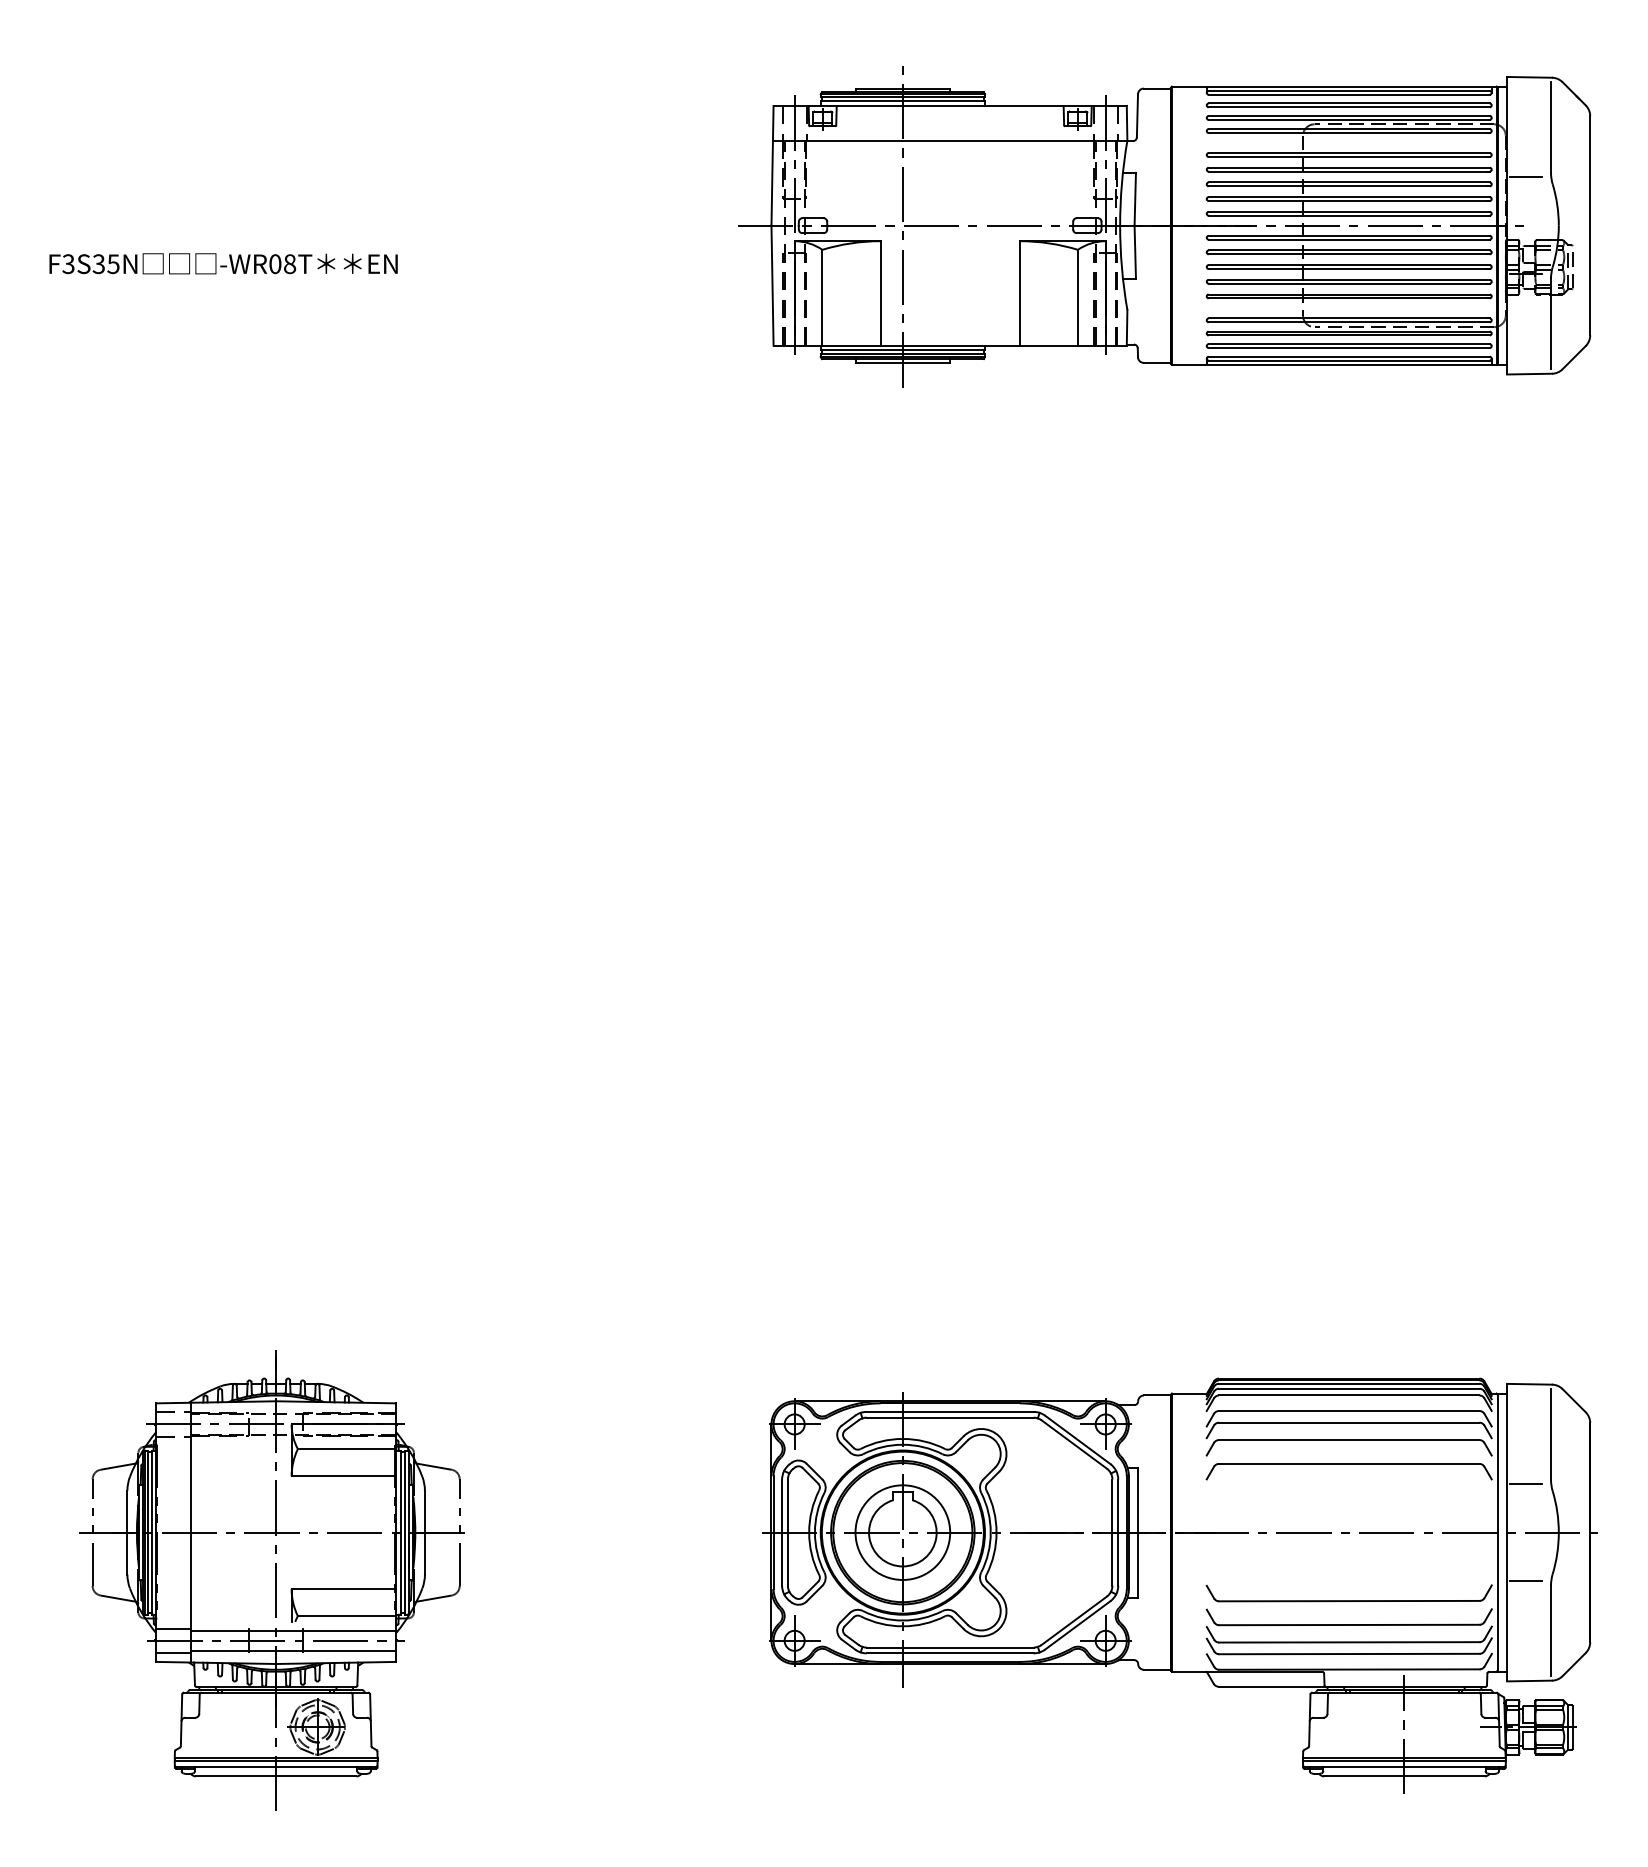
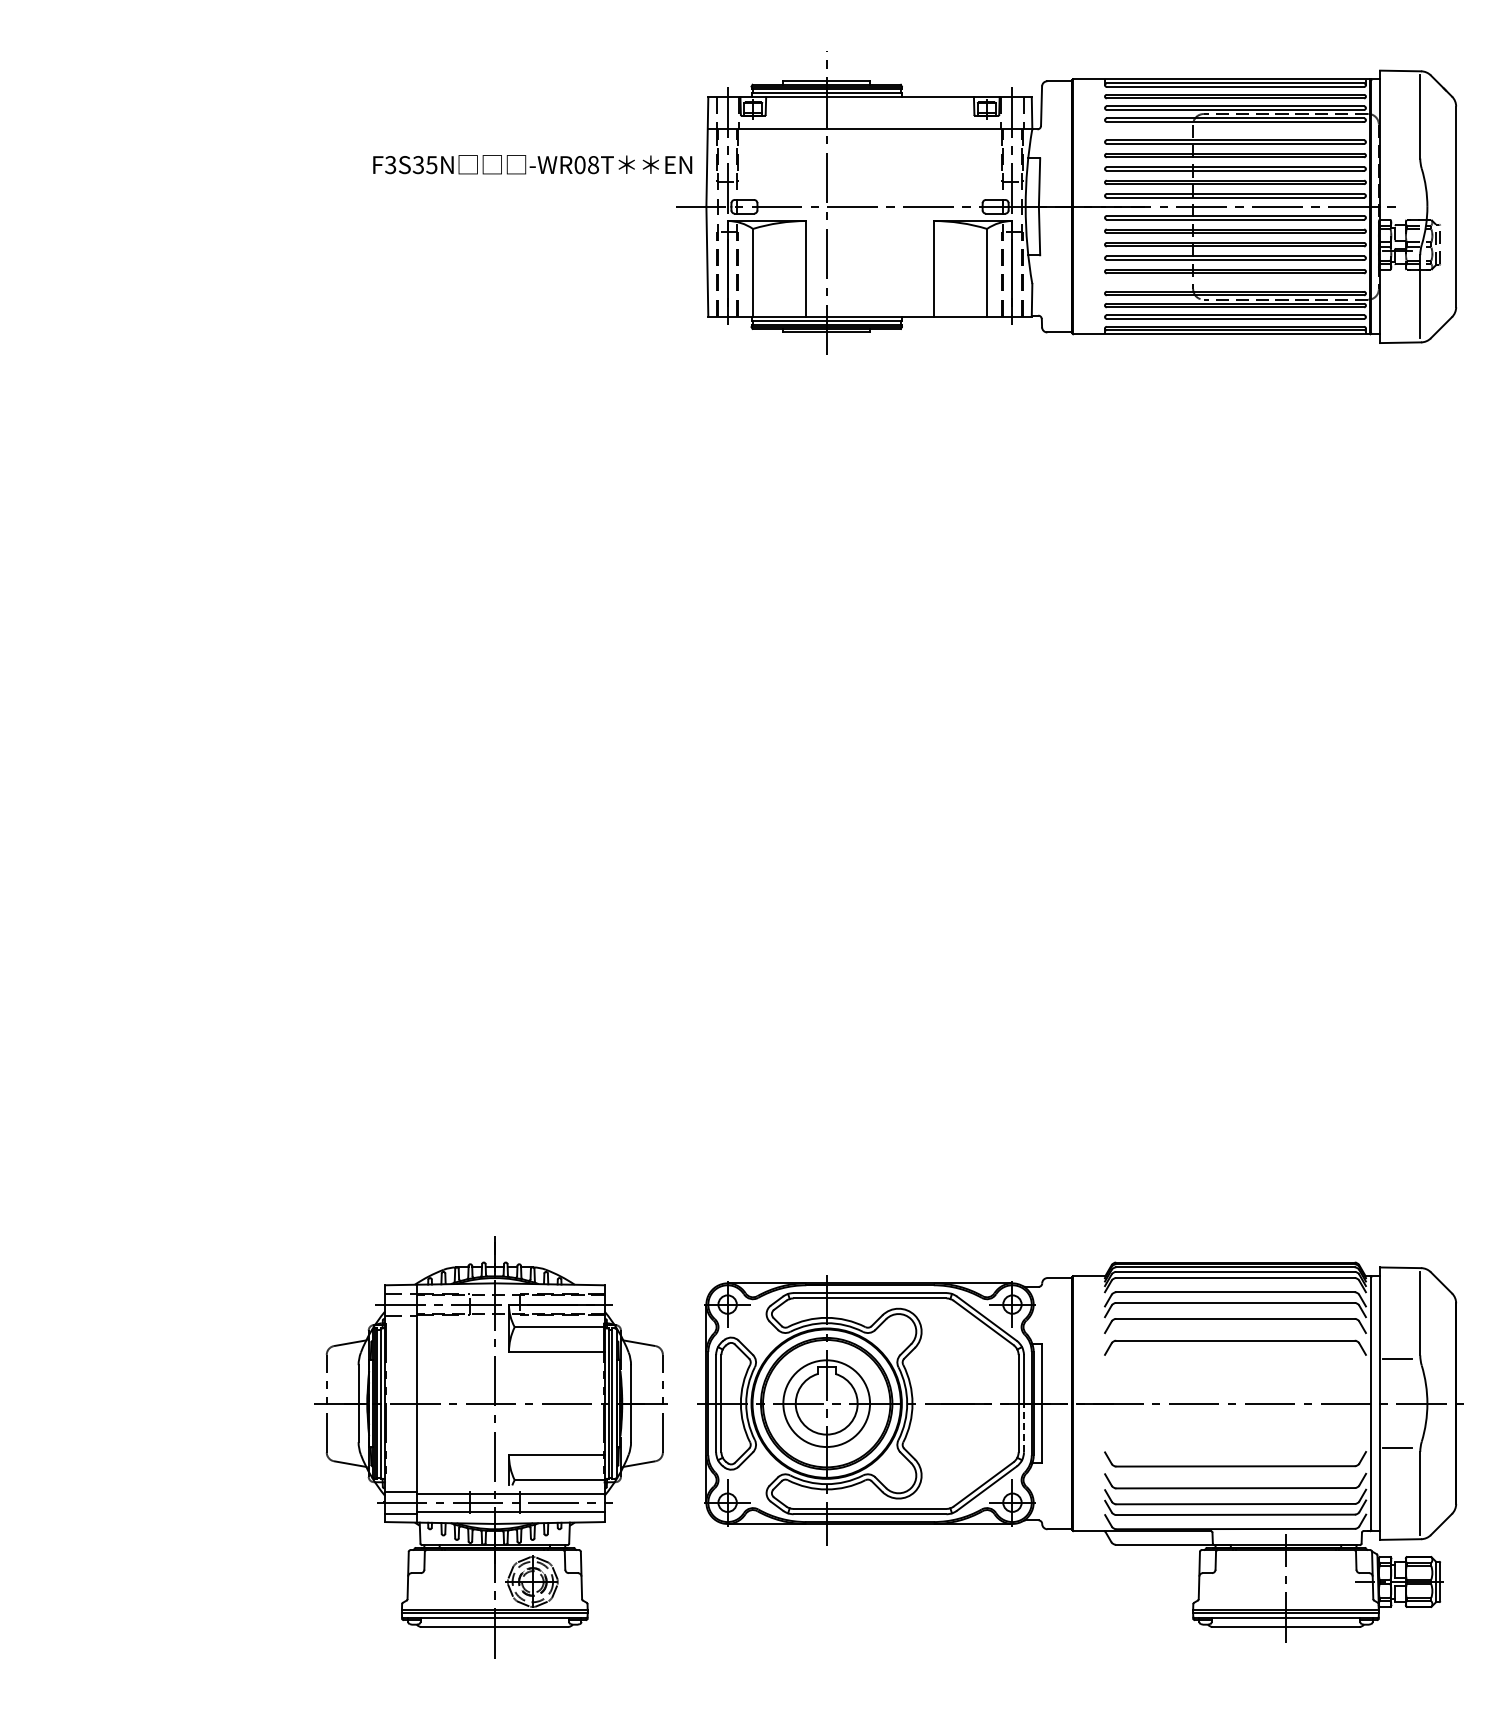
line: (1526, 177) -> (1397, 162), removed
text: (223, 263) -> (532, 164), moved
line: (1117, 1558) -> (1023, 1427), solid -> dashed
part: (271, 1580) -> (490, 1447), moved

